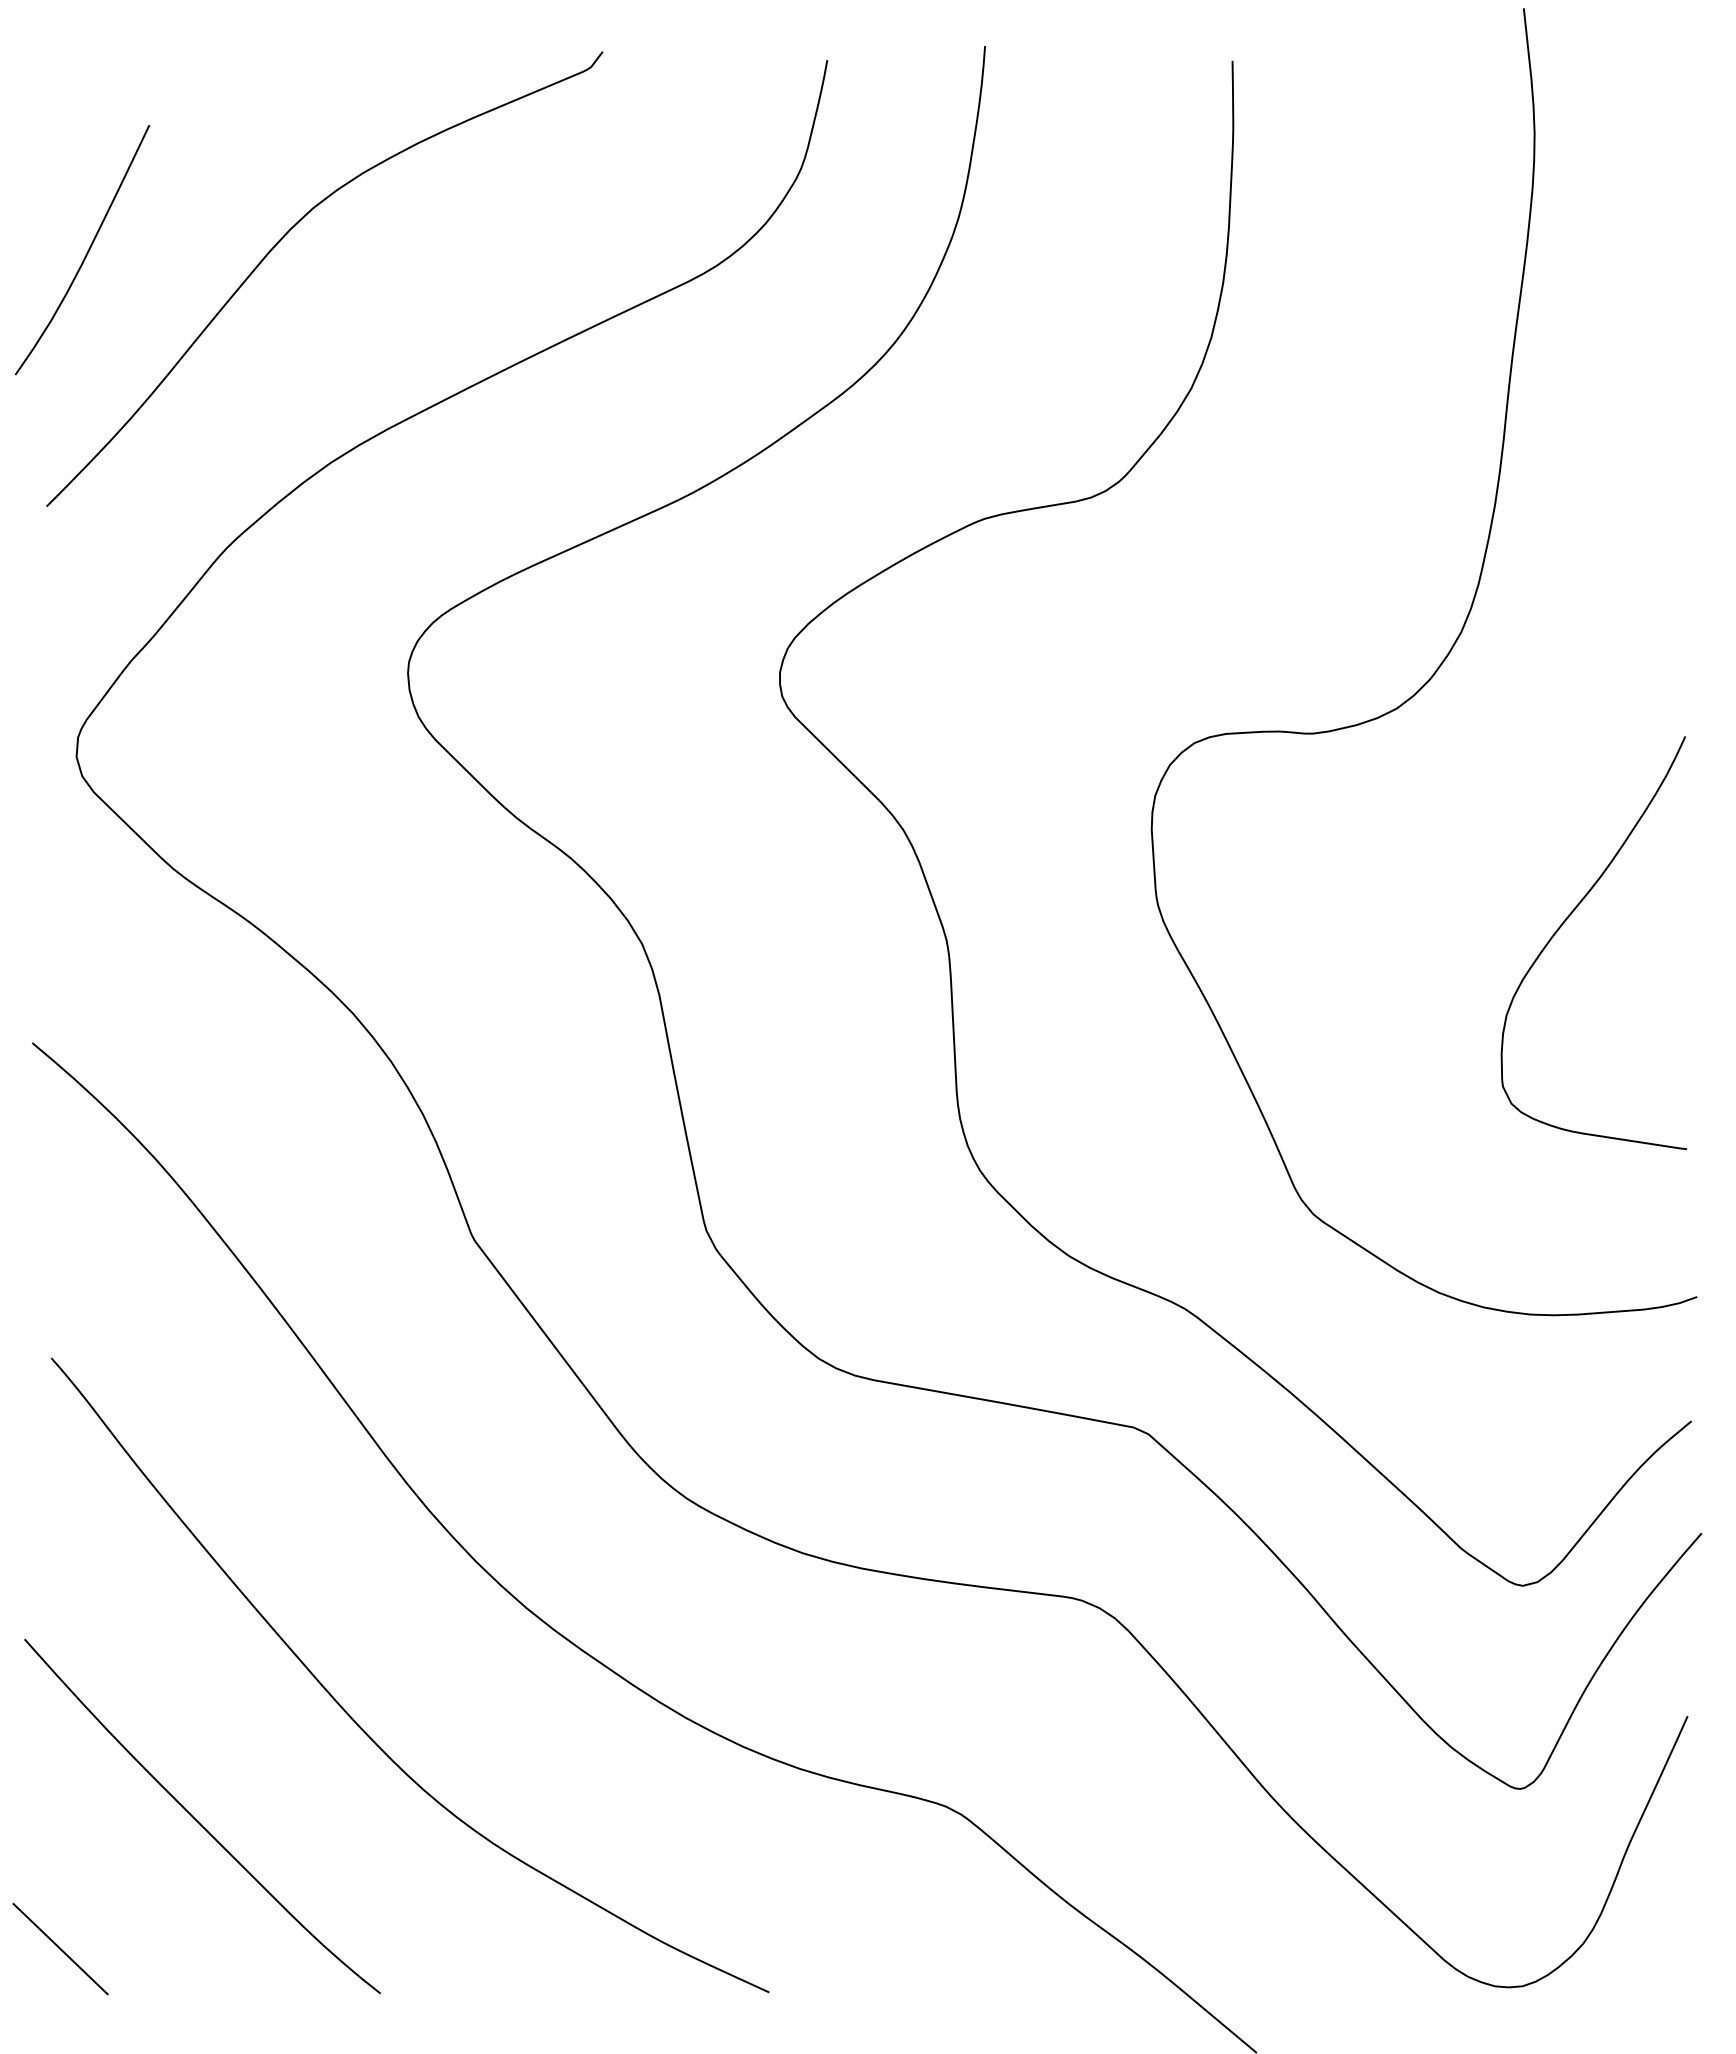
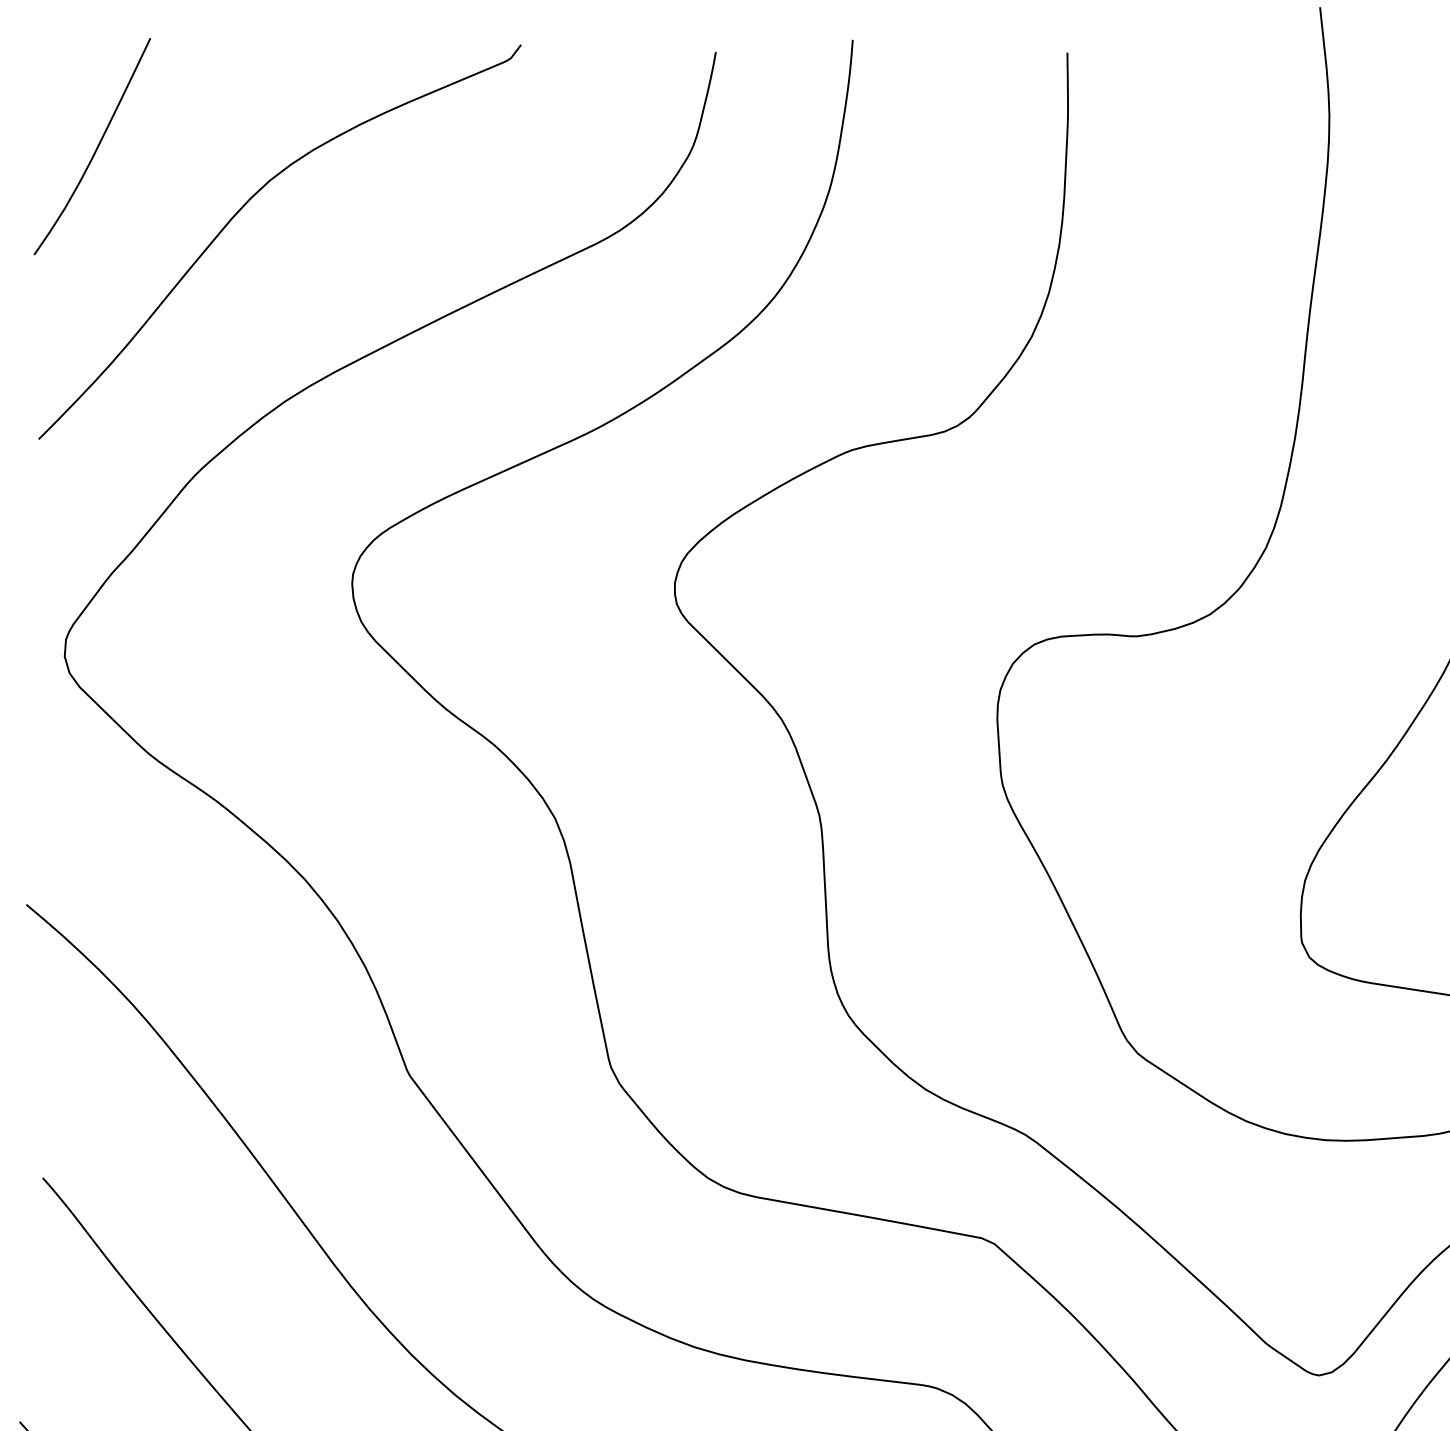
curve: (86, 252) -> (95, 148), moved

